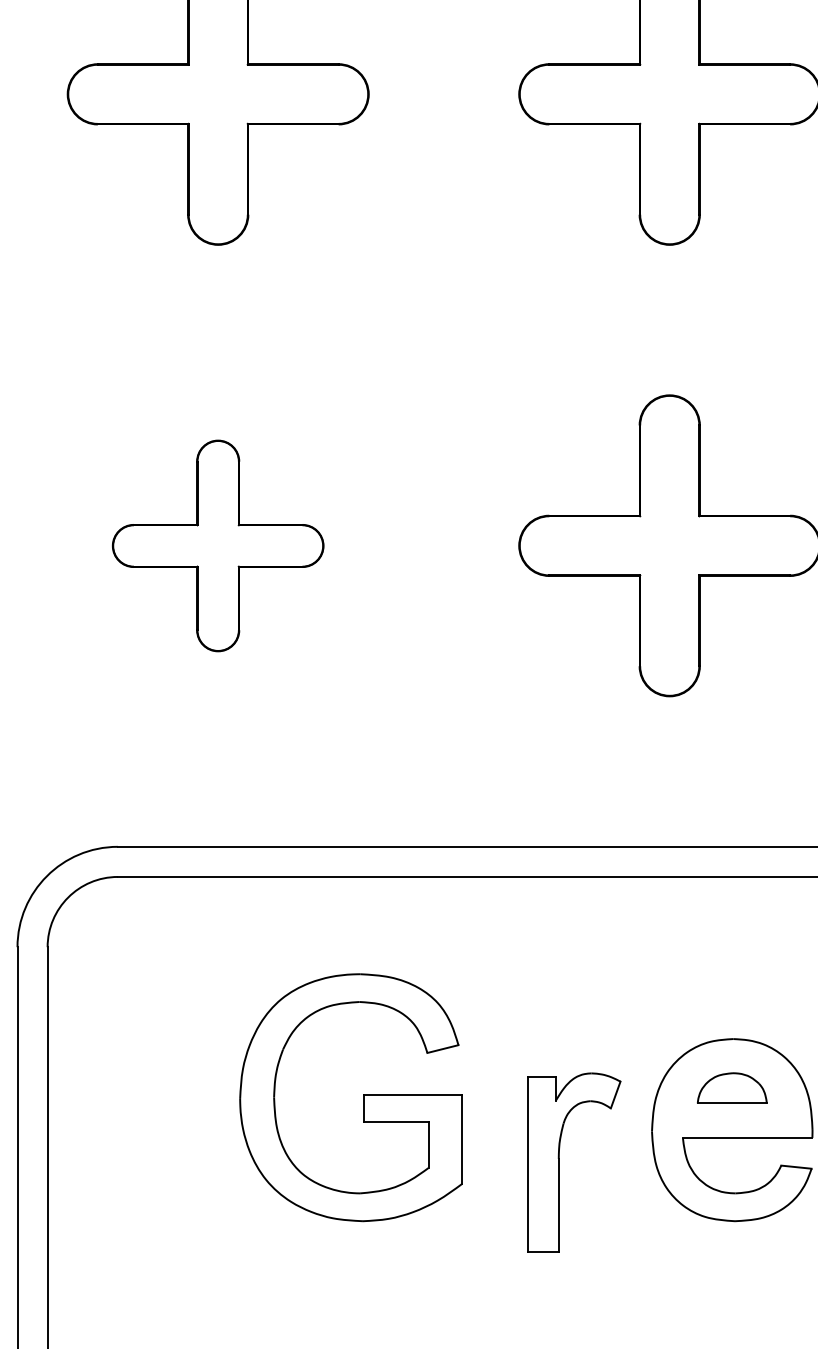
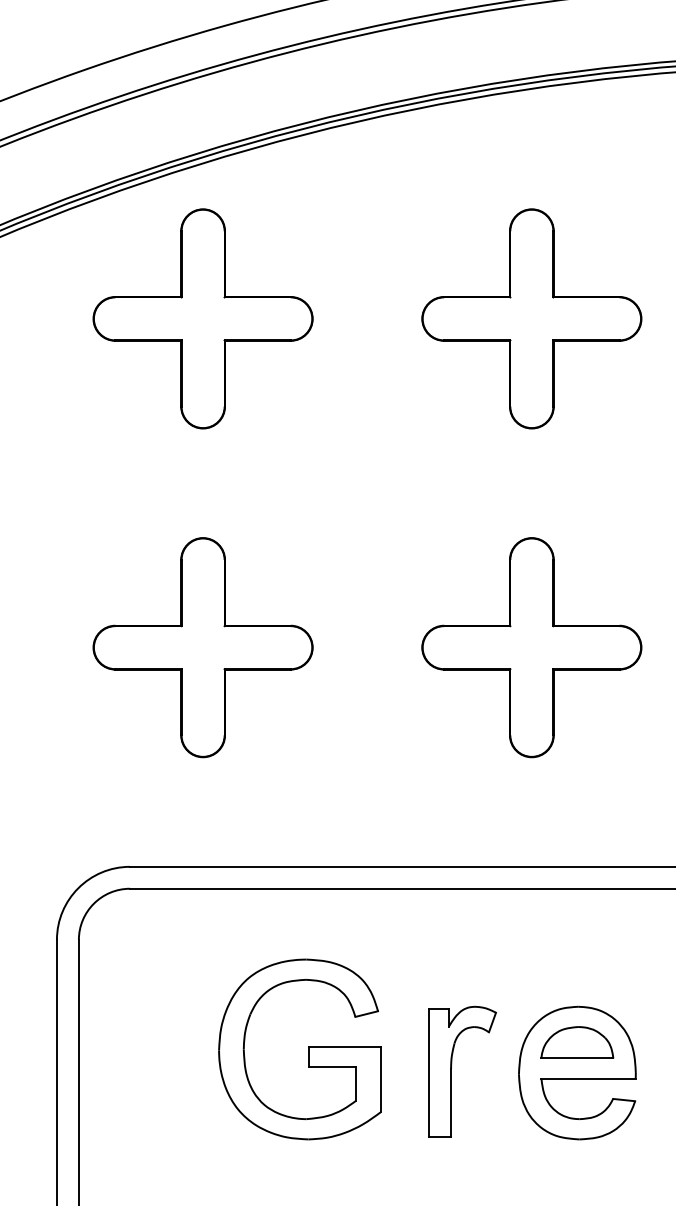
part: (217, 545) -> (202, 647), size x1.43
part: (732, 1088) -> (577, 1042), size x1.43
part: (559, 1162) -> (451, 1071), moved

